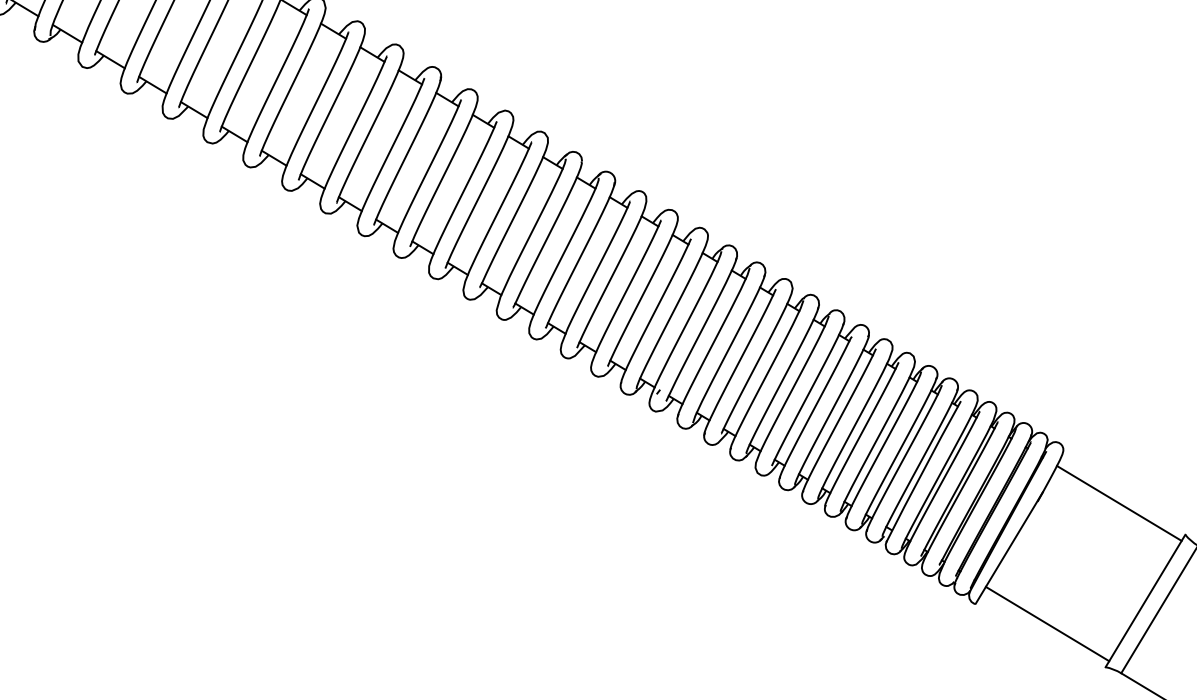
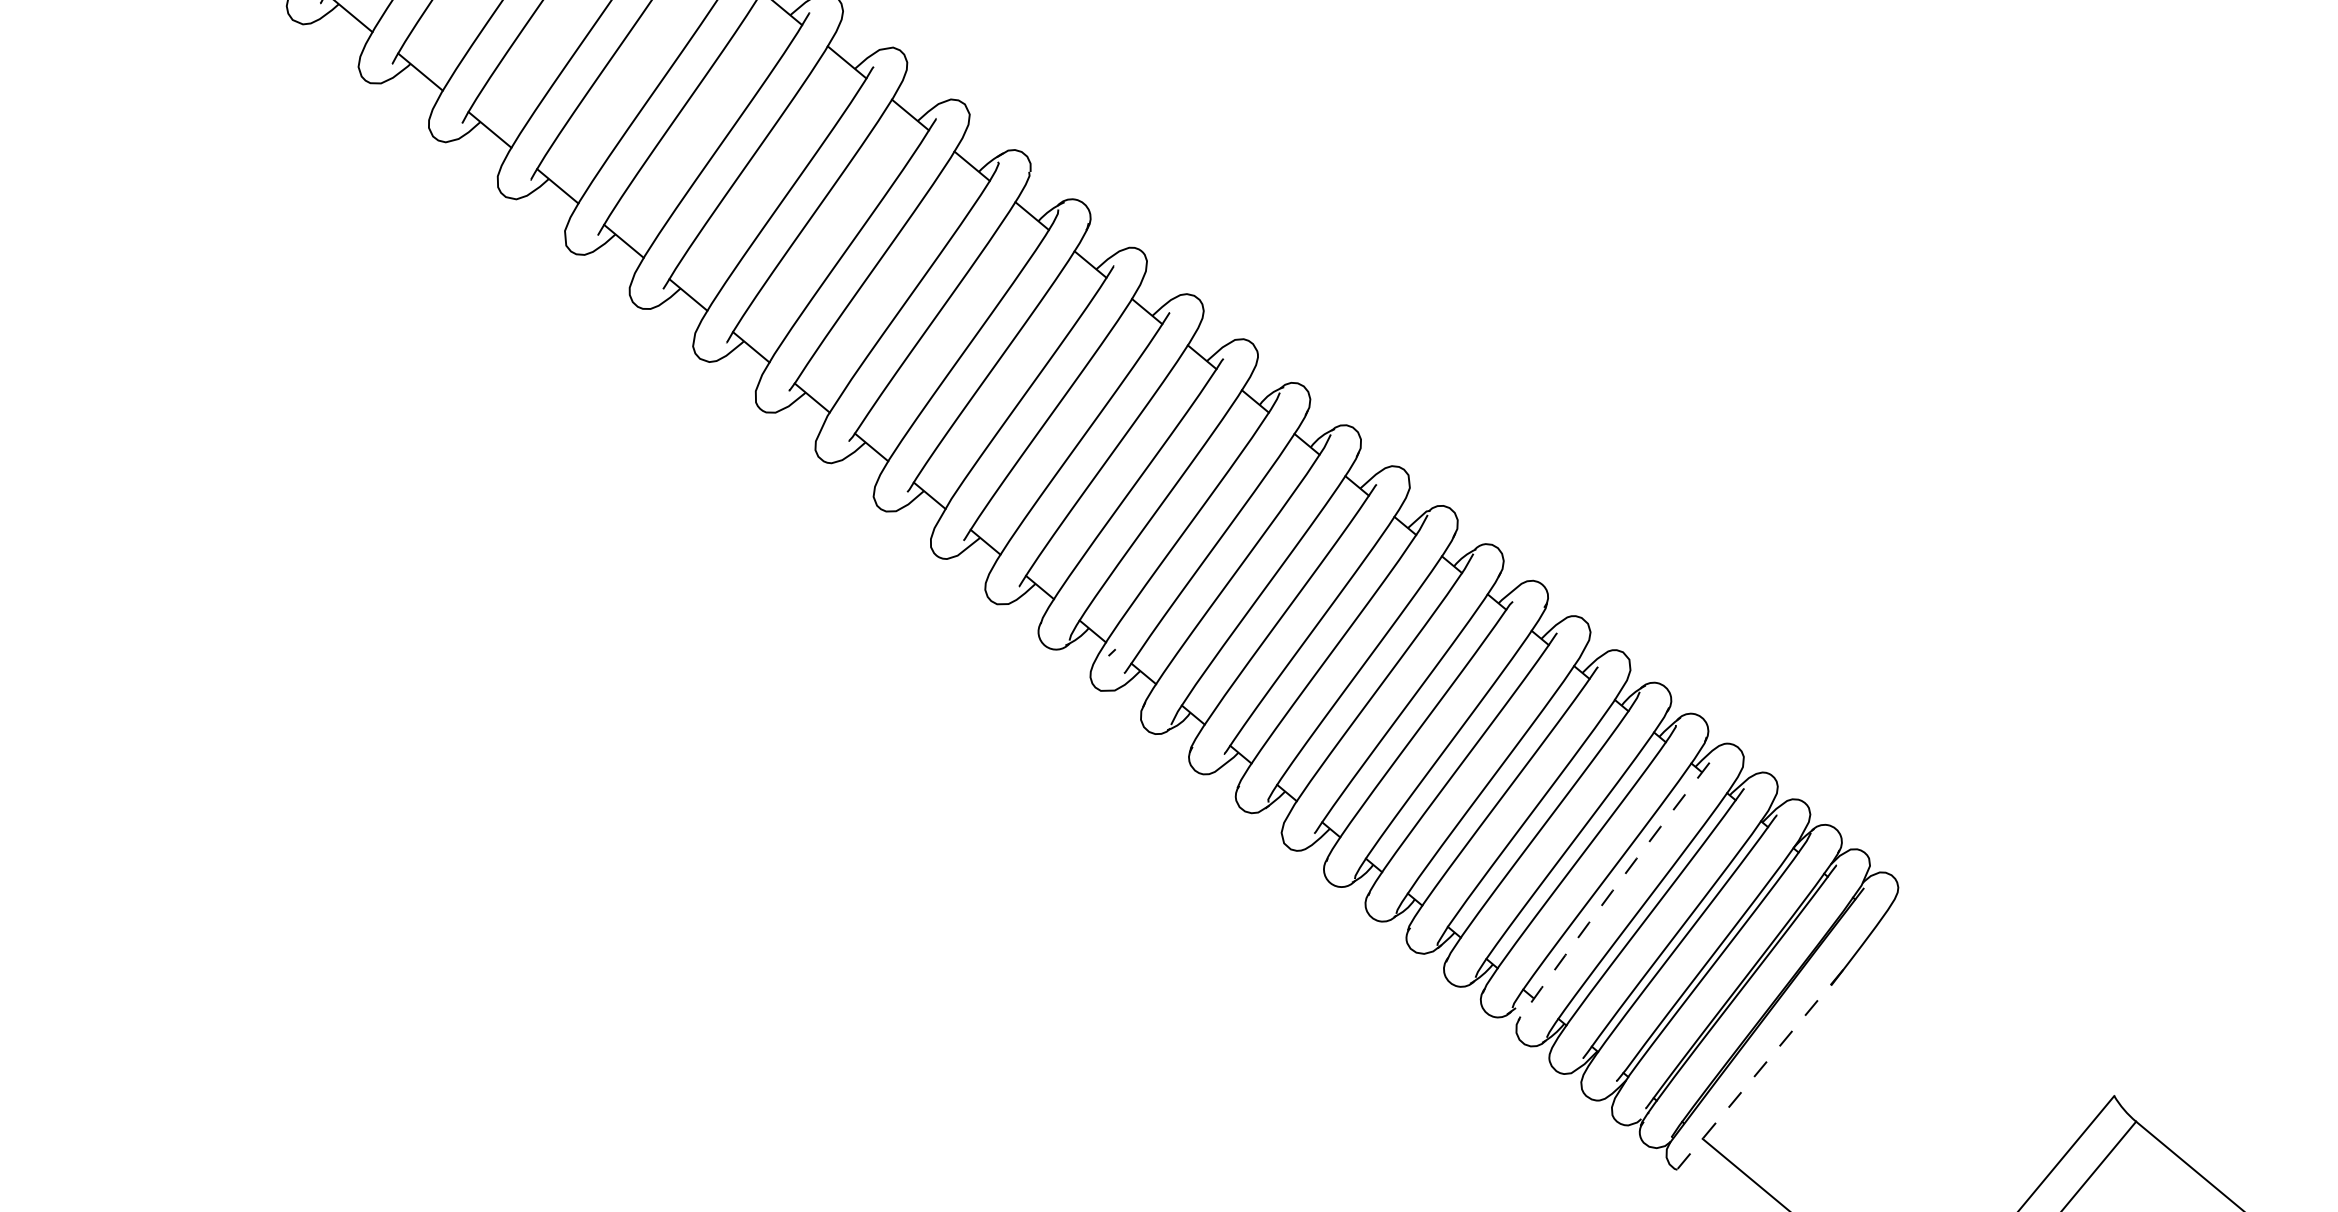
arc: (922, 471) -> (1611, 890), solid -> dashed
line: (1118, 502) -> (1991, 1011), removed
line: (1009, 547) -> (1761, 1067), solid -> dashed

